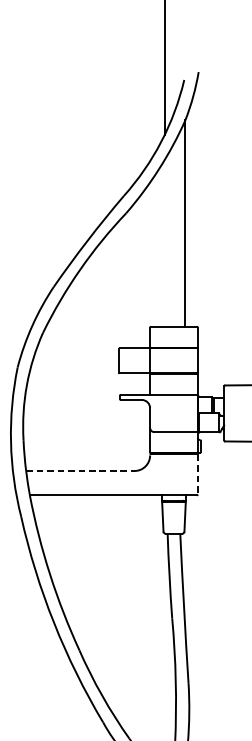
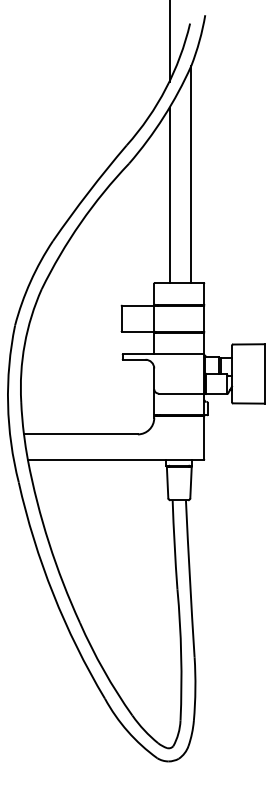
line: (164, 242) -> (169, 194), added
line: (79, 471) -> (80, 434), dashed -> solid
line: (197, 474) -> (204, 438), dashed -> solid

